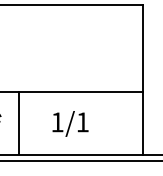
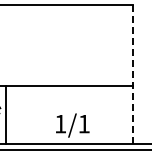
line: (143, 79) -> (133, 74), solid -> dashed
line: (18, 122) -> (6, 114), moved
text: (70, 123) -> (72, 125), moved

